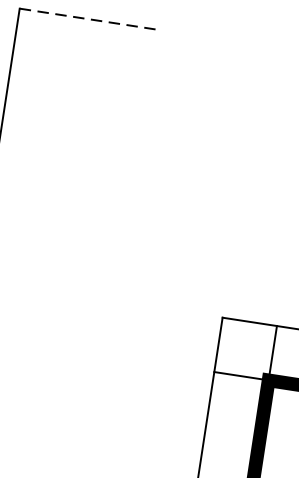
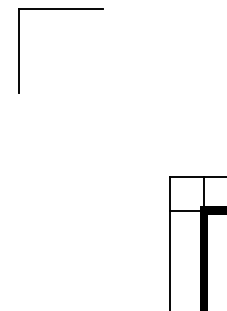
line: (87, 19) -> (61, 9), dashed -> solid

